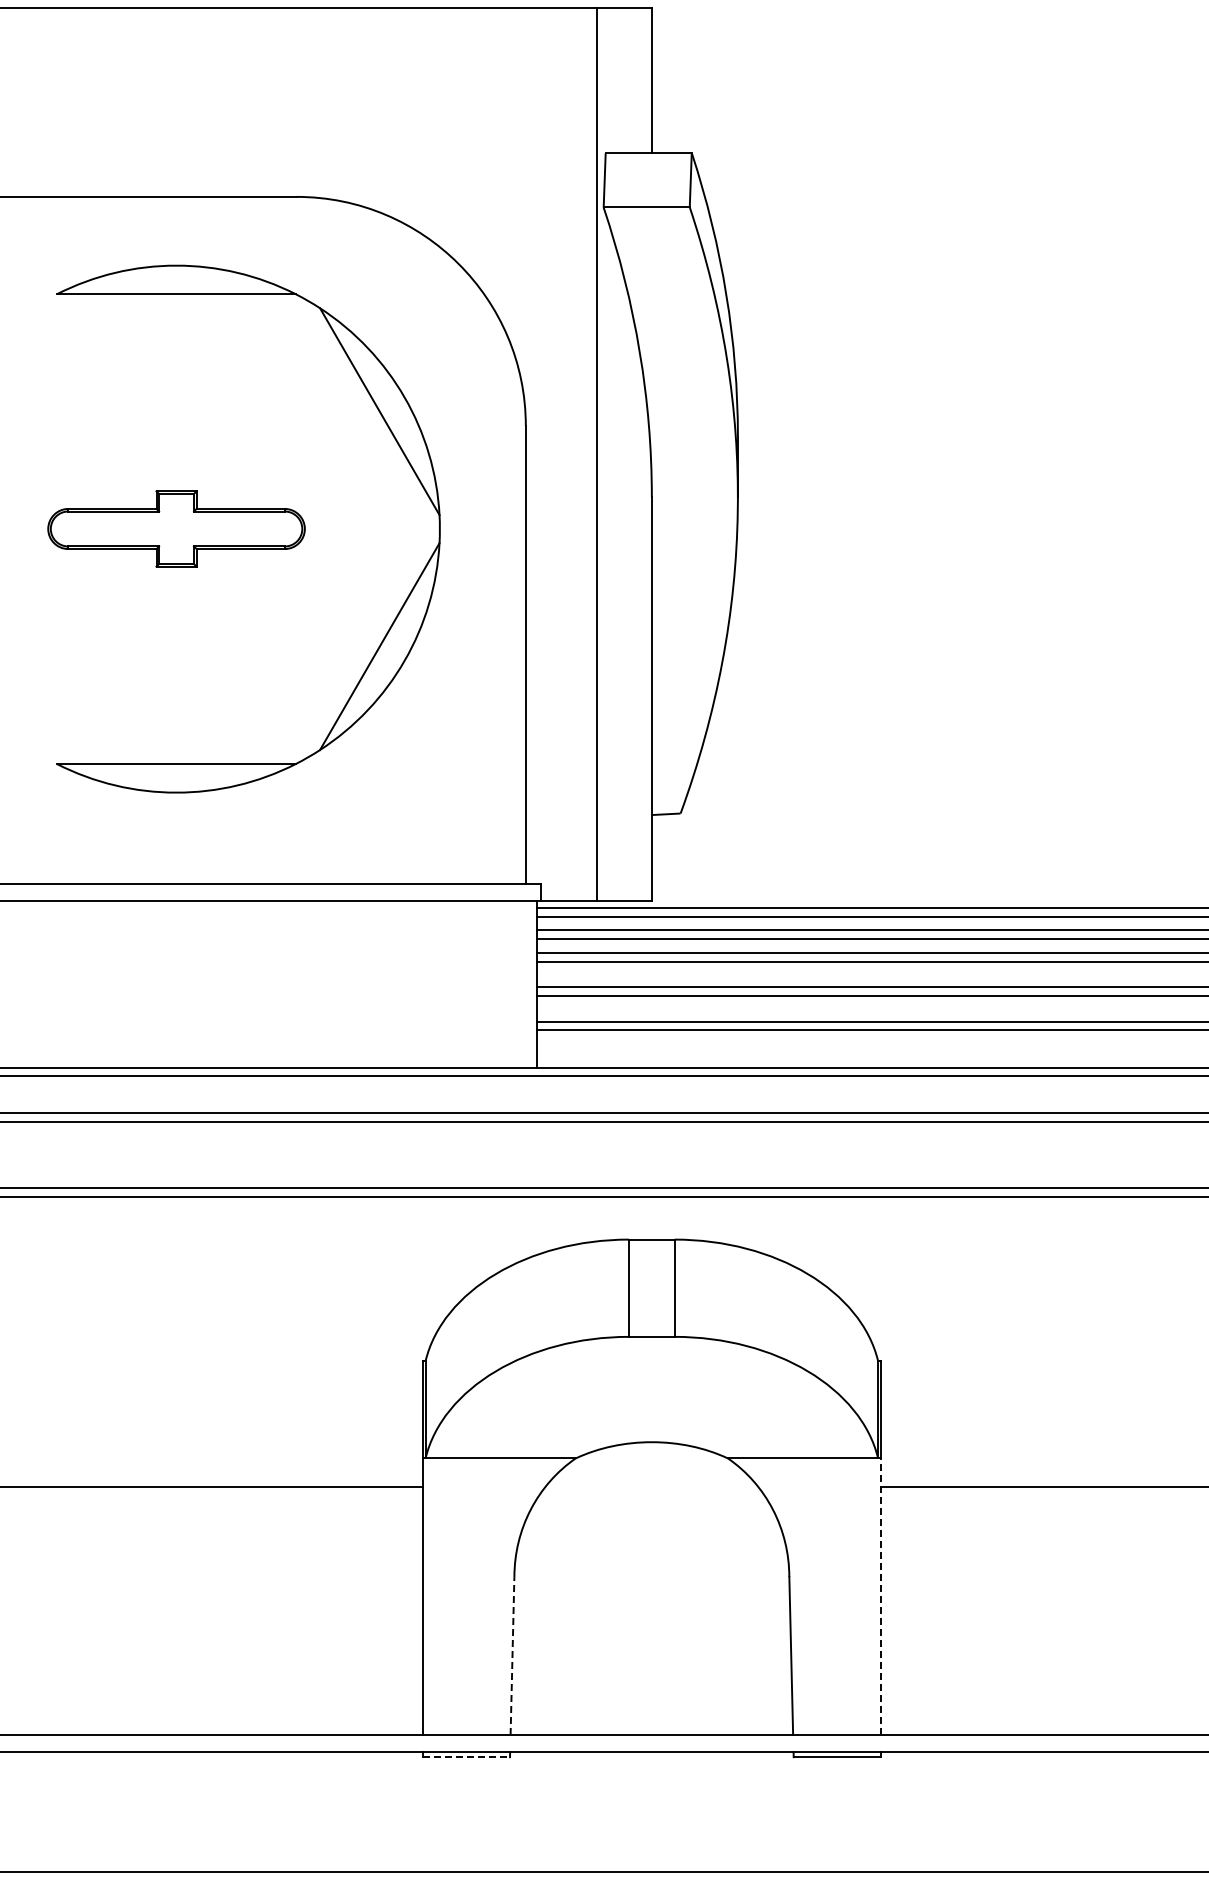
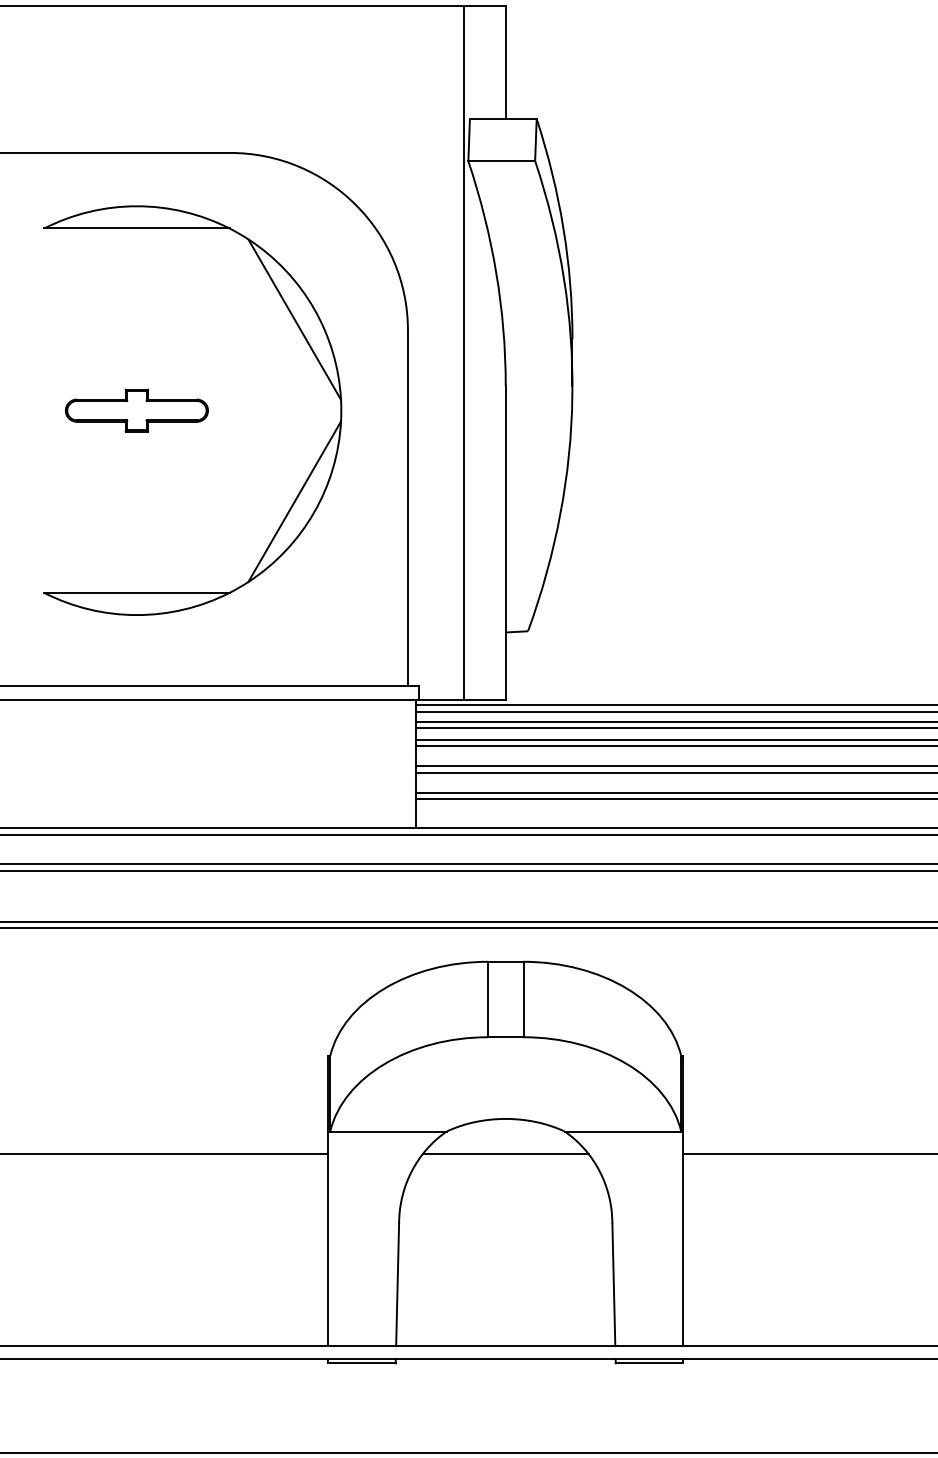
part: (175, 529) -> (136, 410), size x0.71
line: (651, 1487) -> (505, 1154), added
line: (881, 1596) -> (683, 1238), dashed -> solid
line: (512, 1656) -> (397, 1285), dashed -> solid
line: (466, 1757) -> (361, 1363), dashed -> solid

